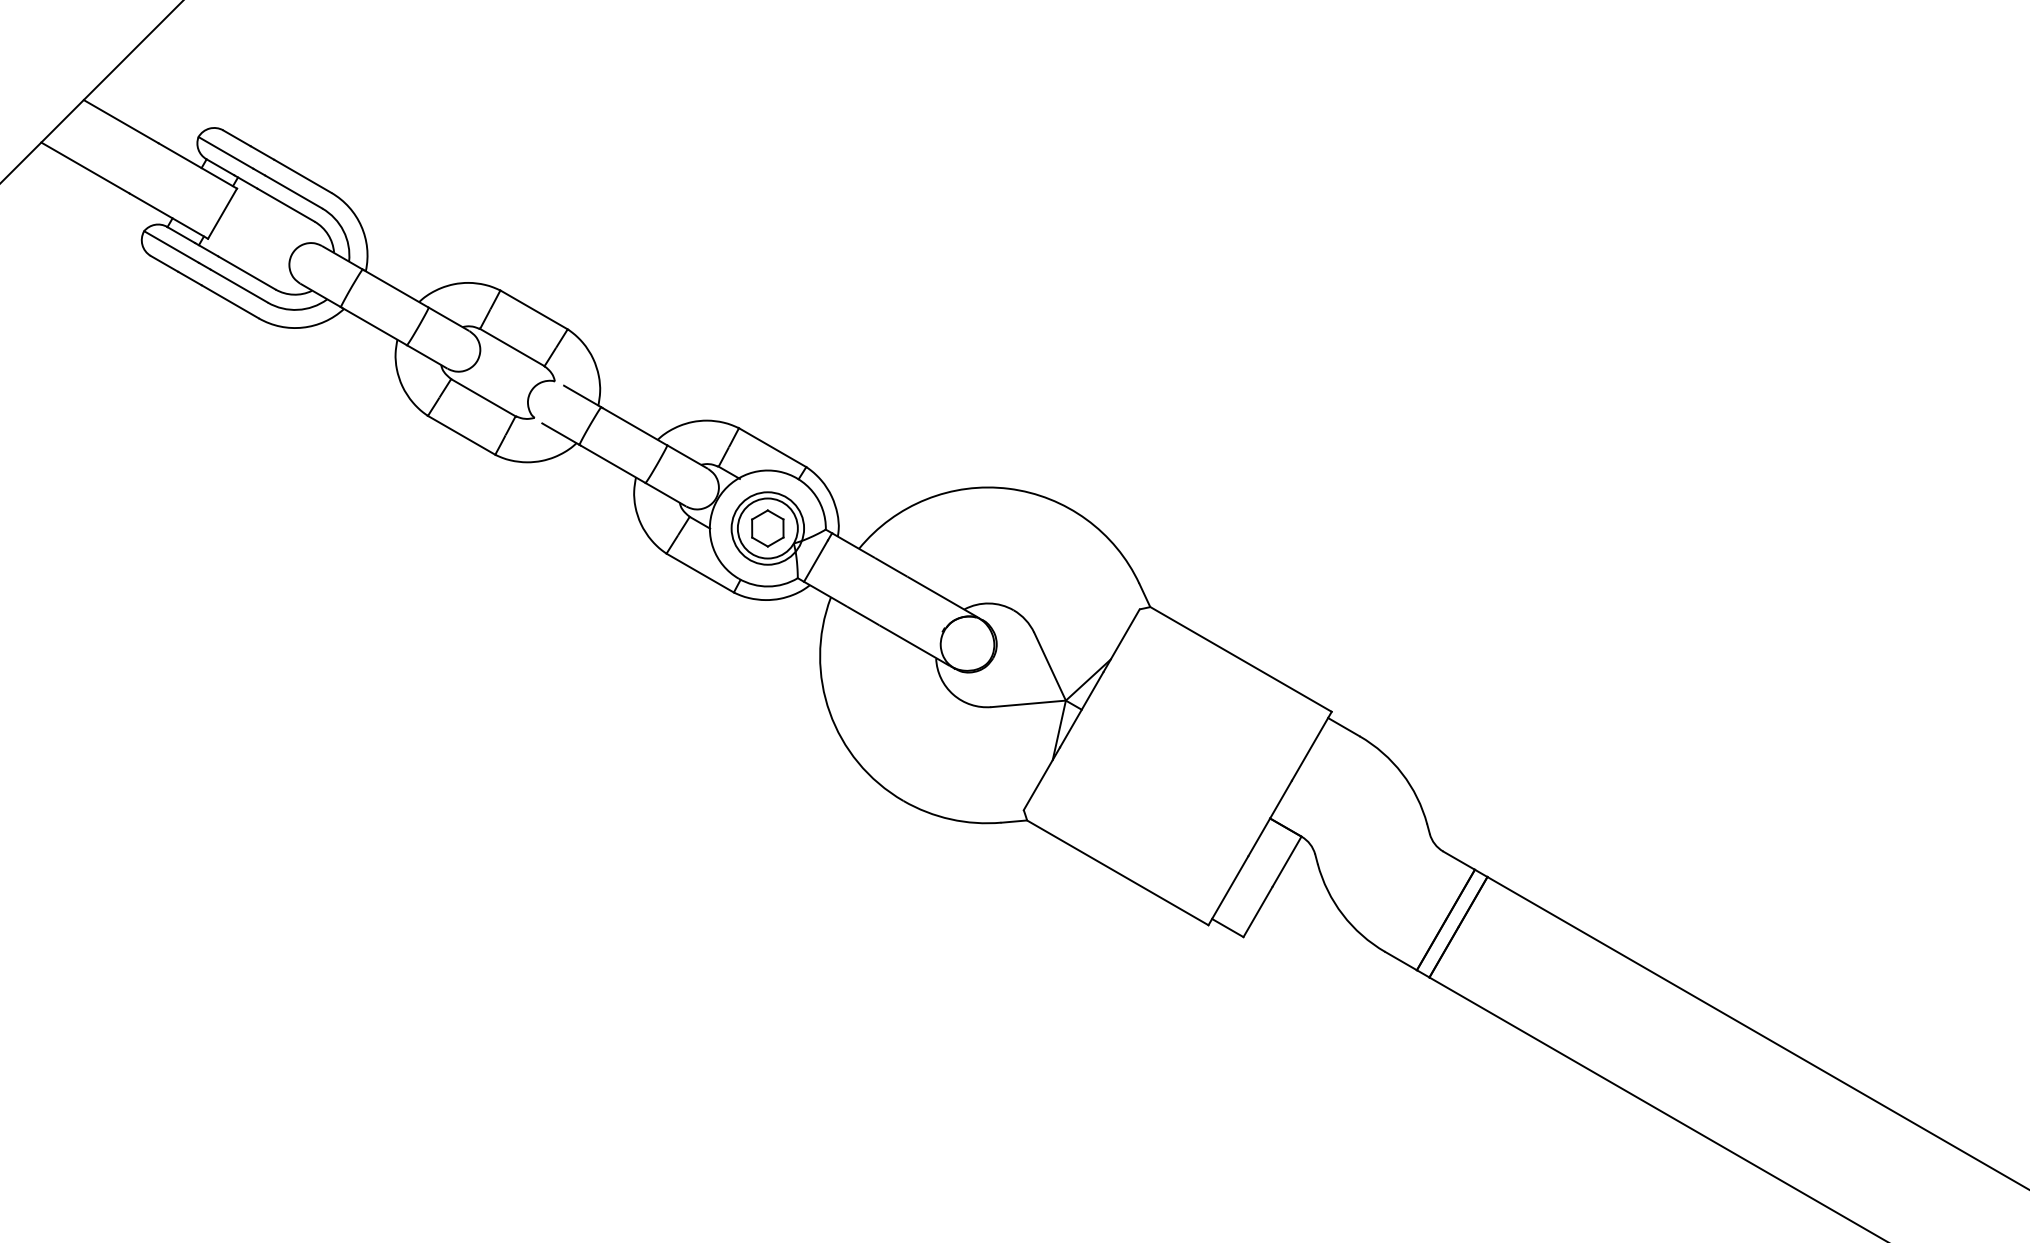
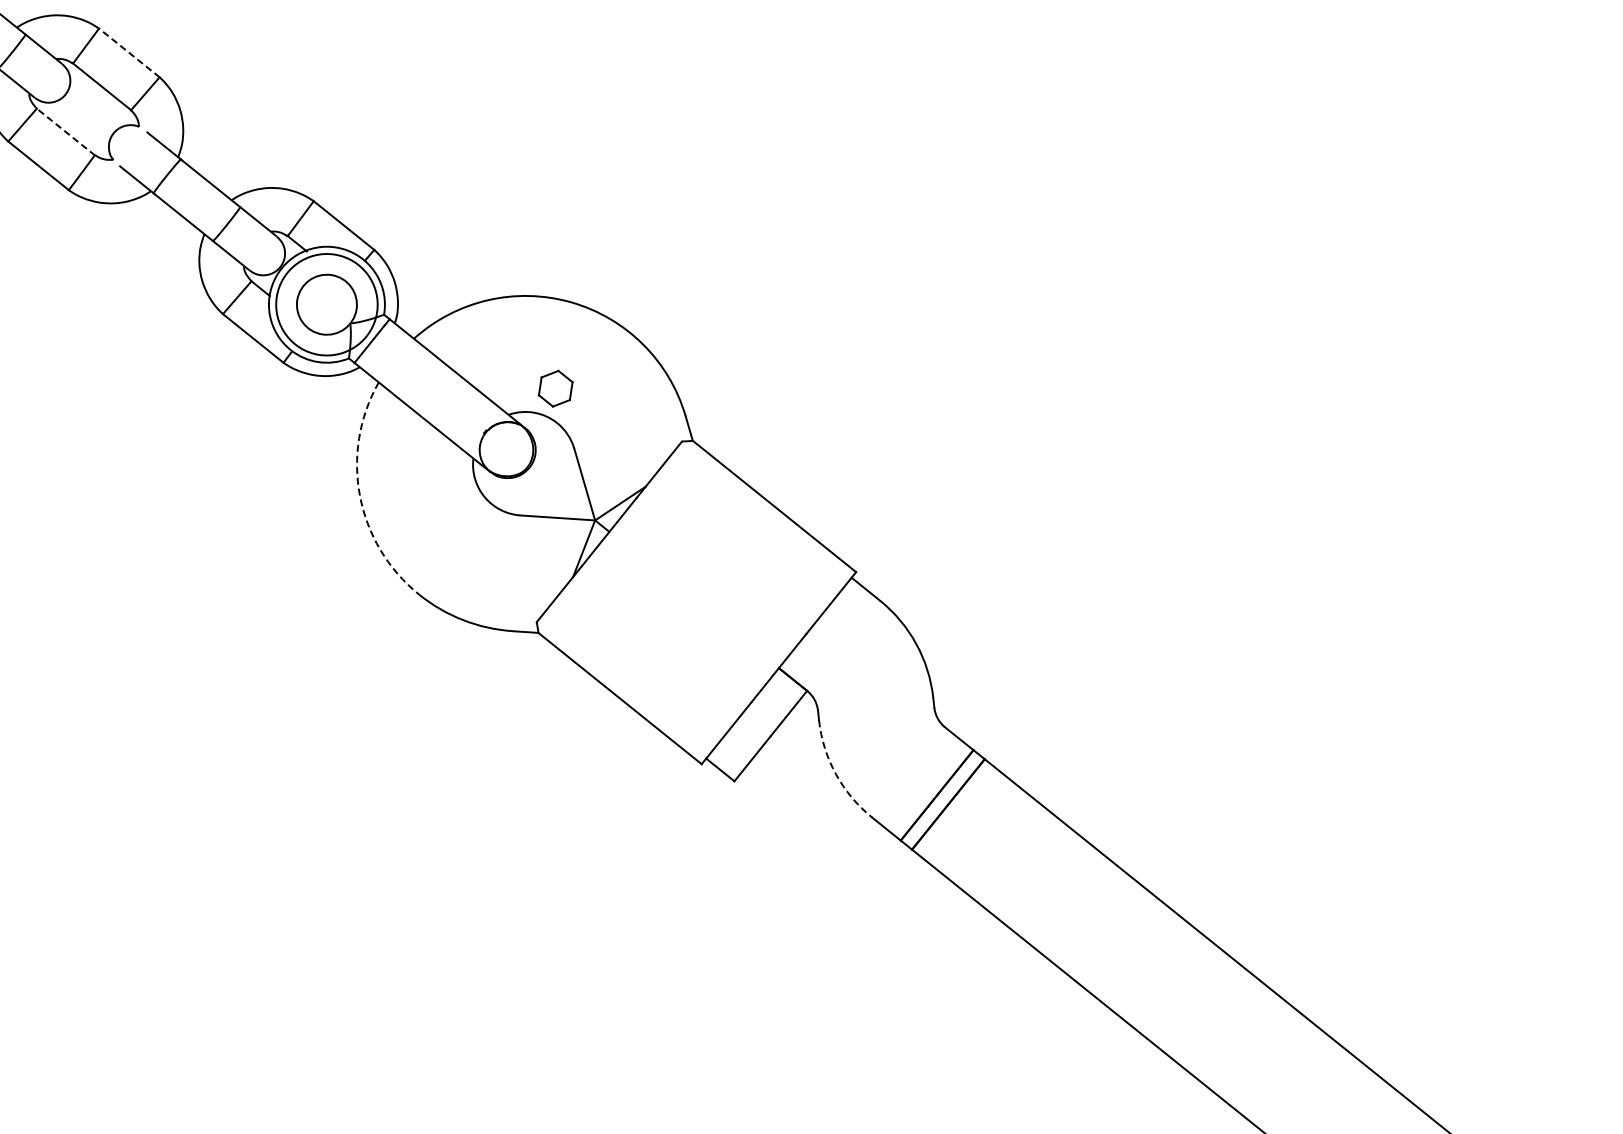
line: (533, 309) -> (128, 52), solid -> dashed
line: (483, 397) -> (65, 131), solid -> dashed
circle: (767, 528) -> (326, 304), size x1.4
part: (767, 528) -> (555, 388), moved
arc: (829, 712) -> (359, 495), solid -> dashed
arc: (1342, 914) -> (835, 774), solid -> dashed

